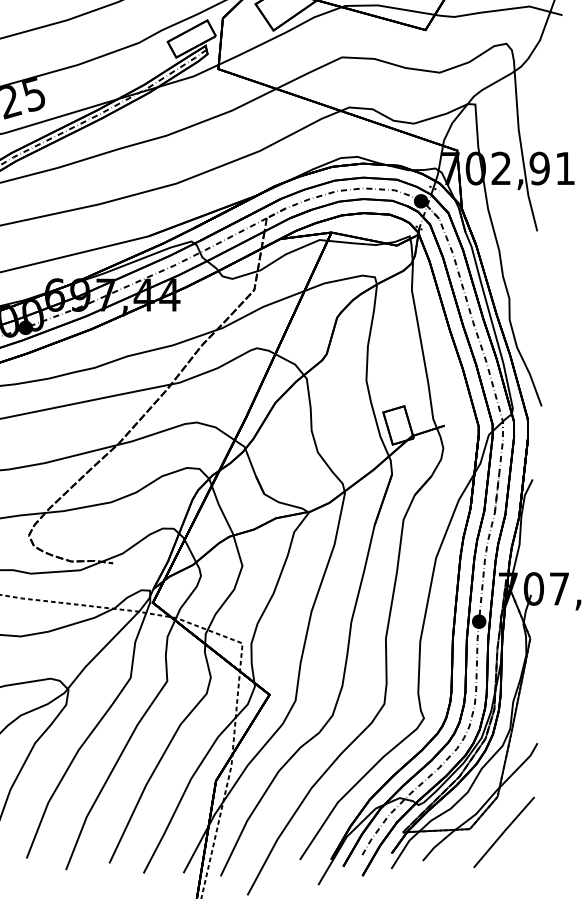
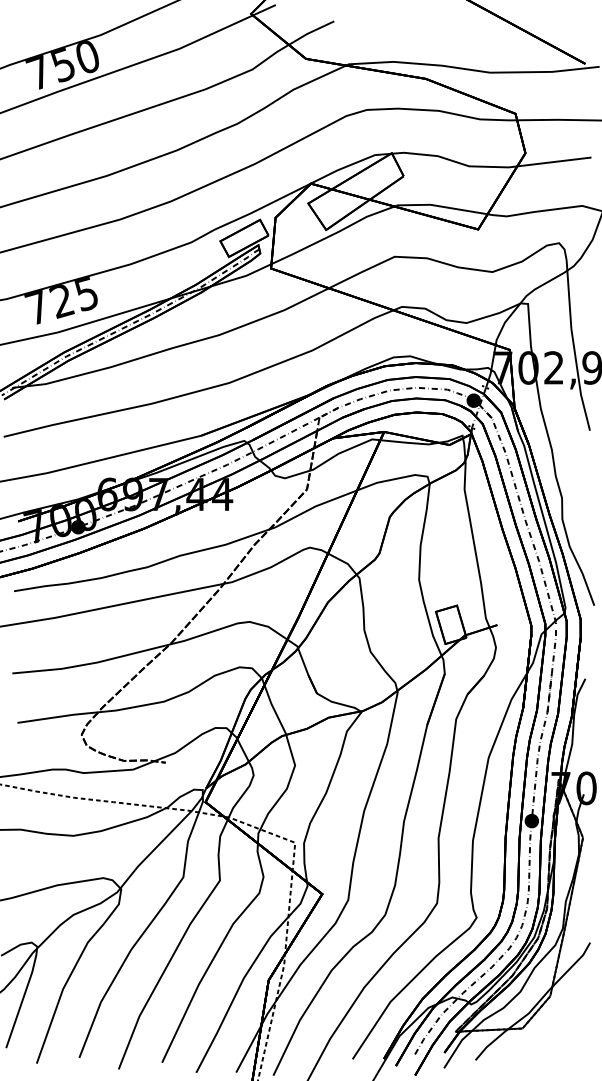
line: (503, 832) -> (556, 1031), removed

